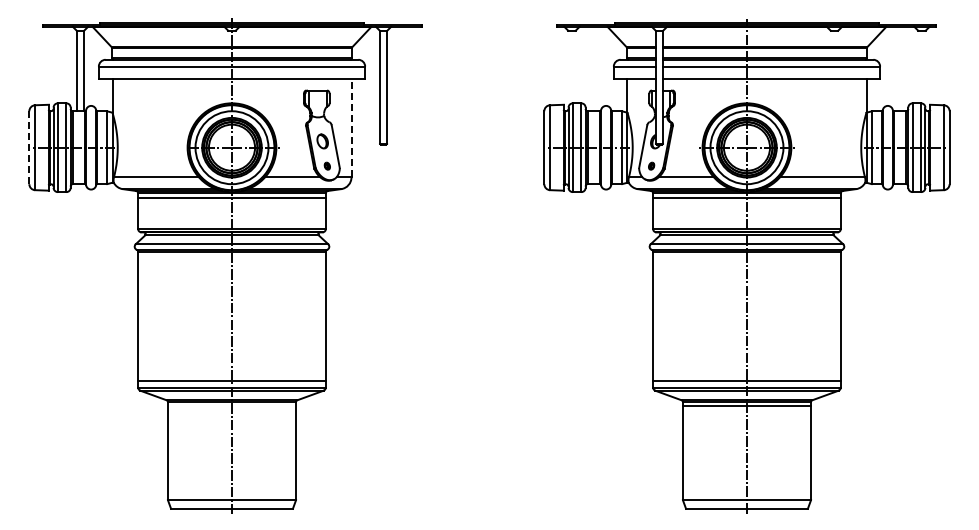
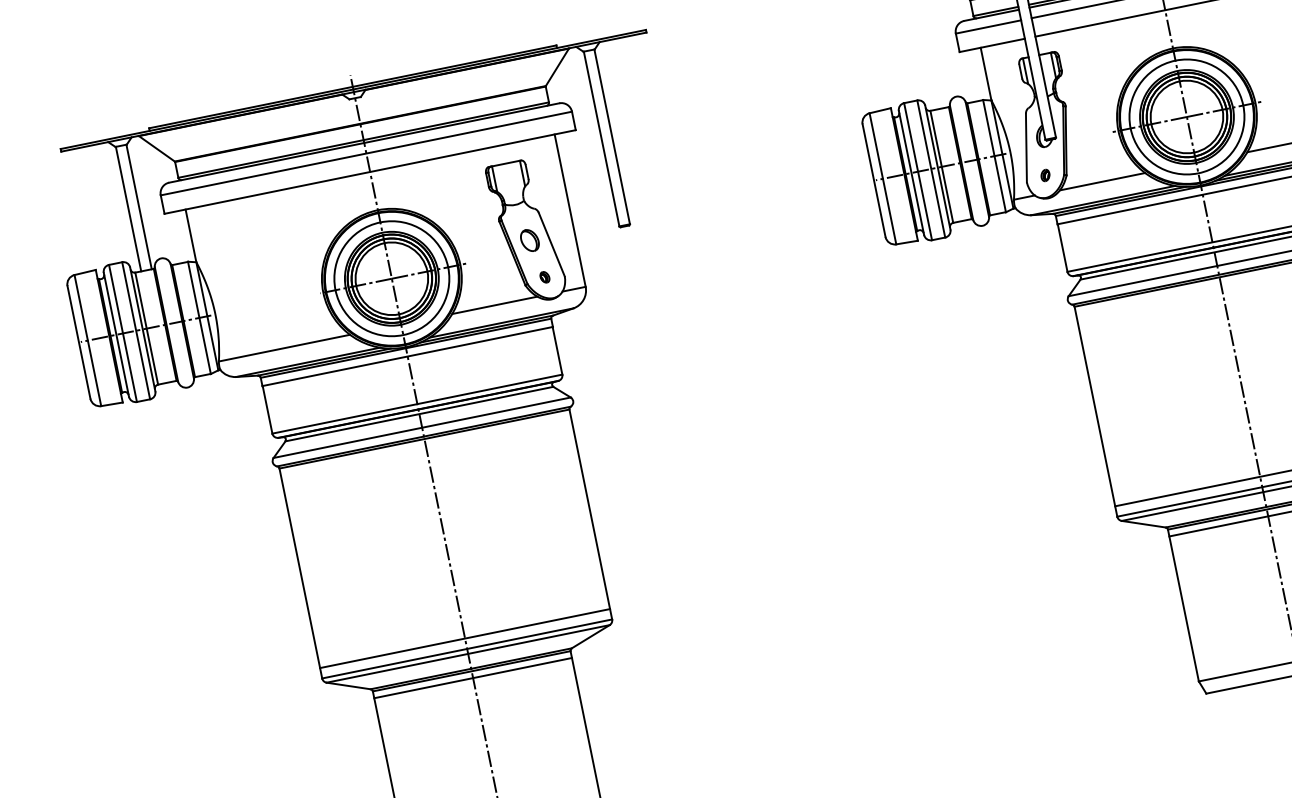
line: (351, 127) -> (570, 209), dashed -> solid
line: (29, 148) -> (79, 343), dashed -> solid
line: (231, 406) -> (472, 678), added

